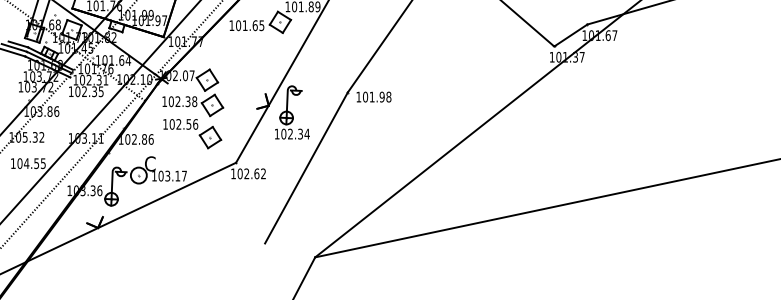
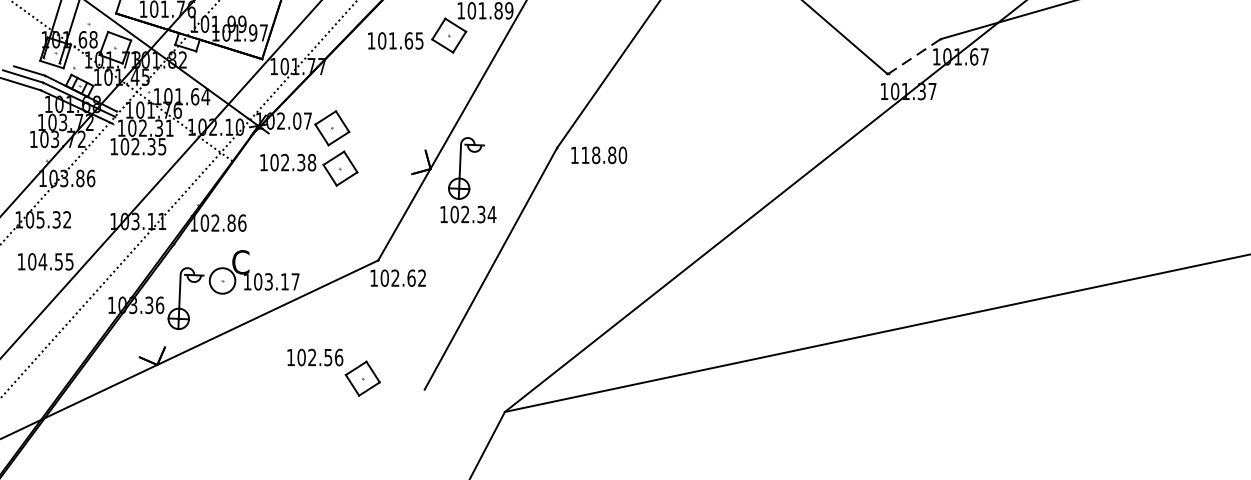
line: (571, 35) -> (915, 56), solid -> dashed
text: (377, 96) -> (604, 154), 101.98 -> 118.80
part: (192, 134) -> (334, 373), moved

